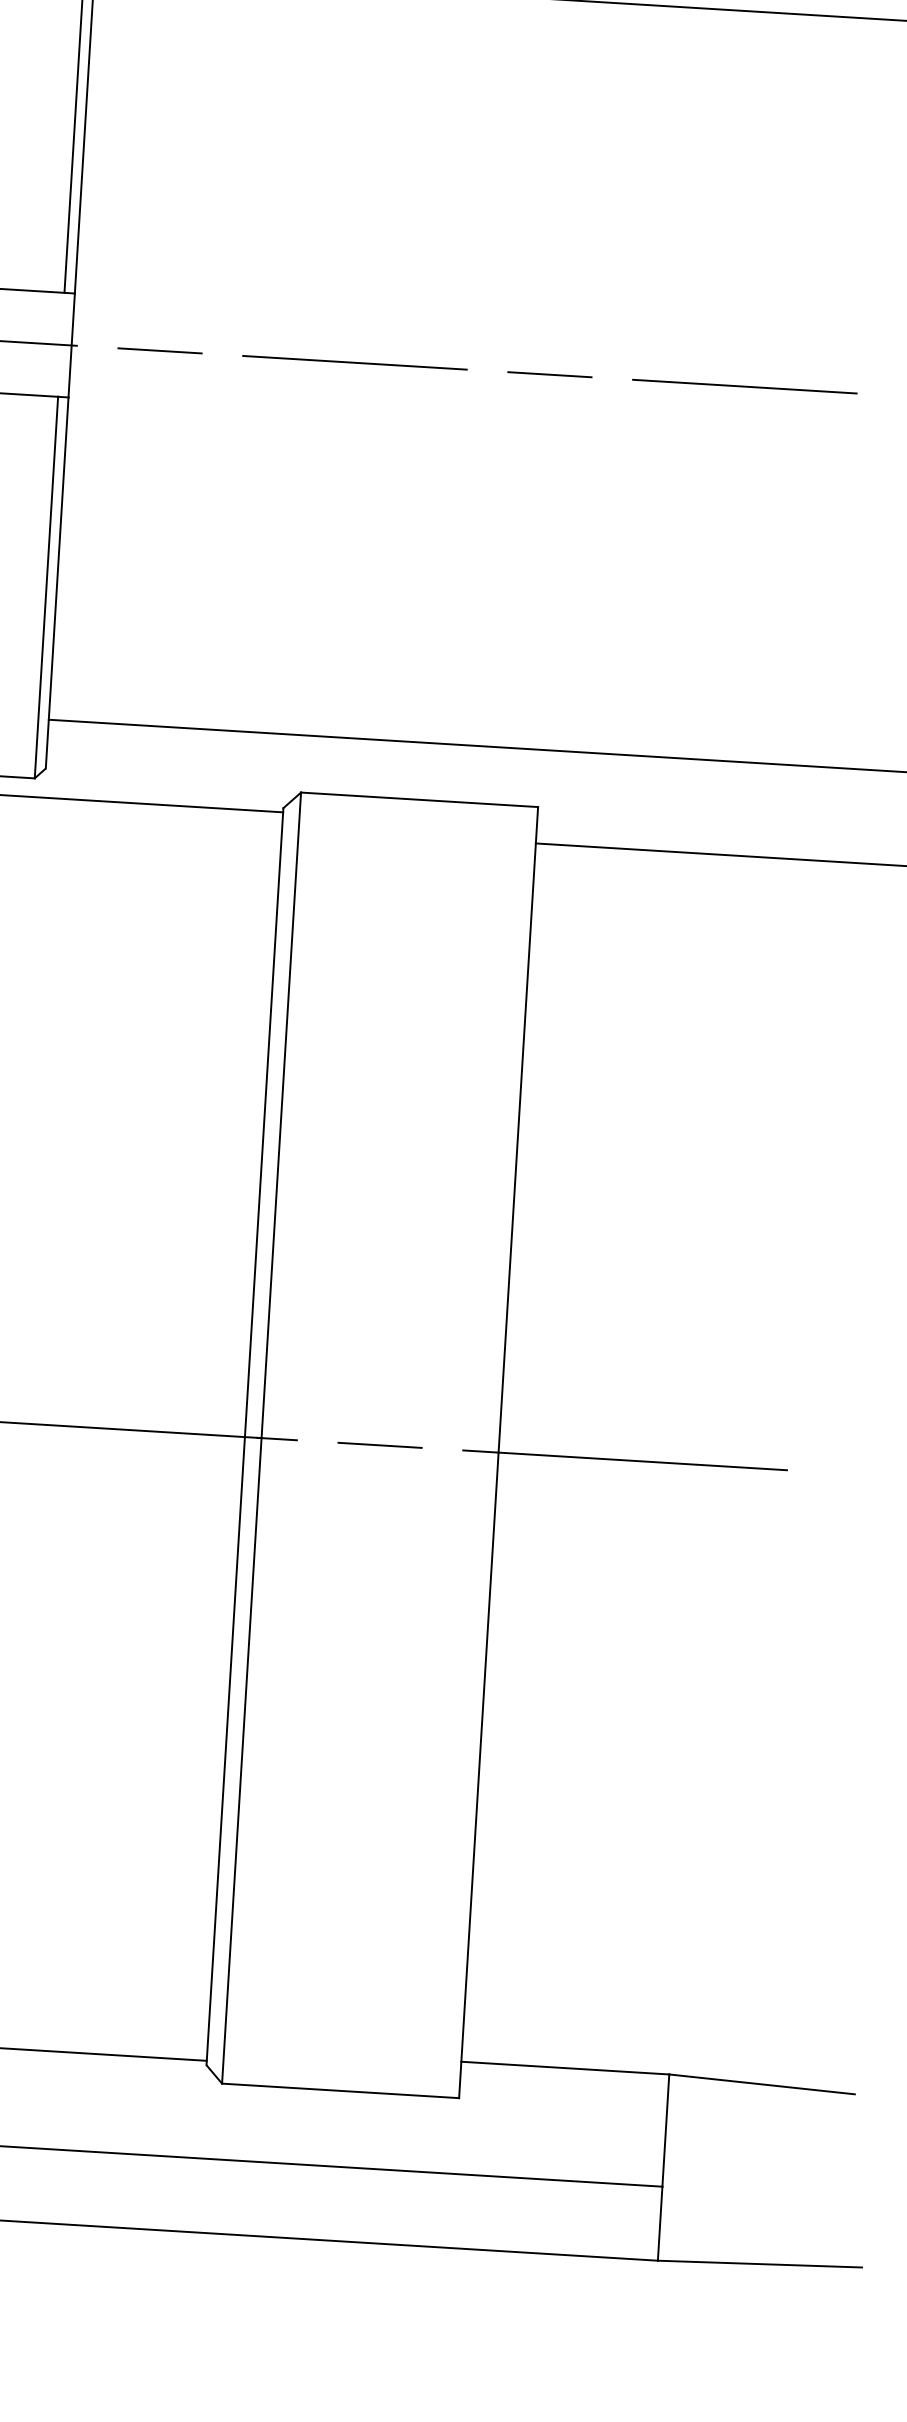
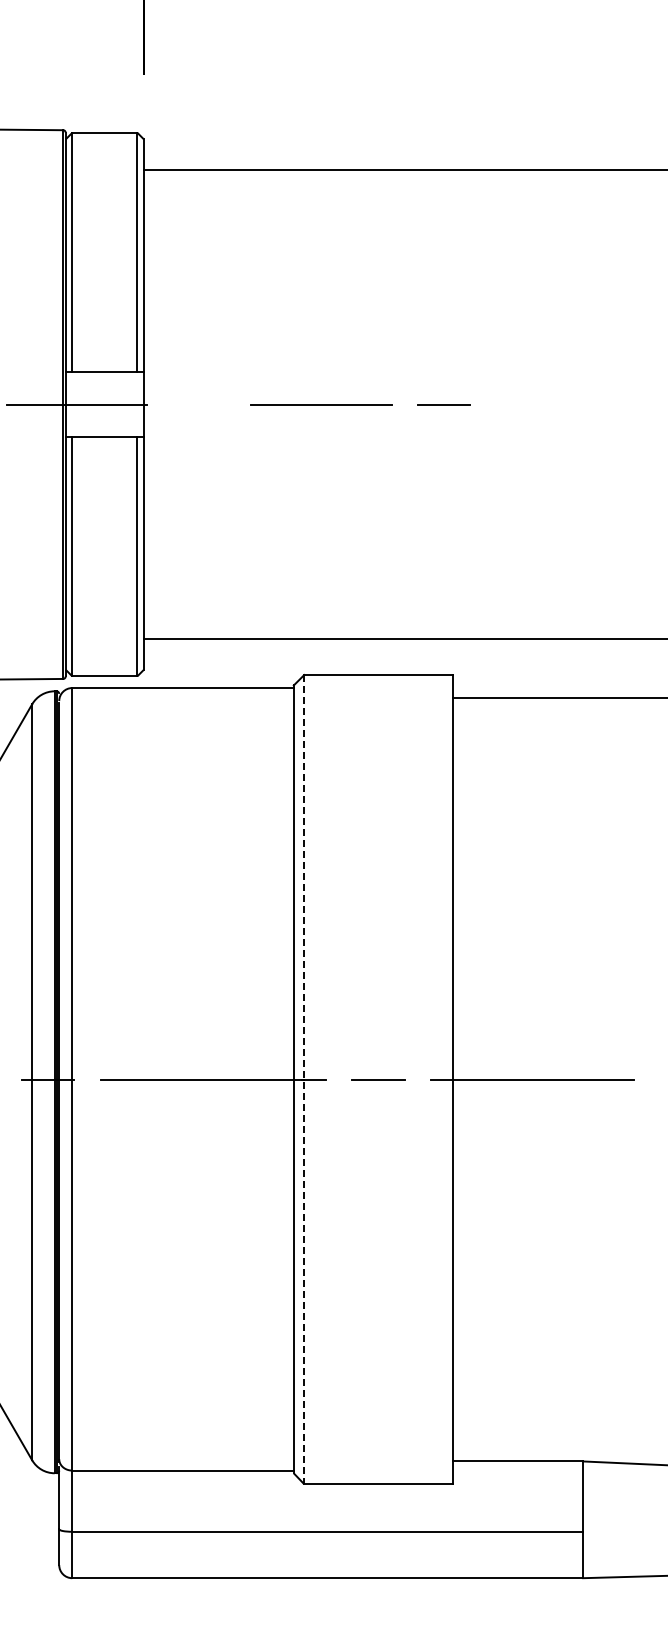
line: (160, 350) -> (199, 404), removed
line: (744, 386) -> (565, 404), removed
line: (261, 1437) -> (304, 1079), solid -> dashed

